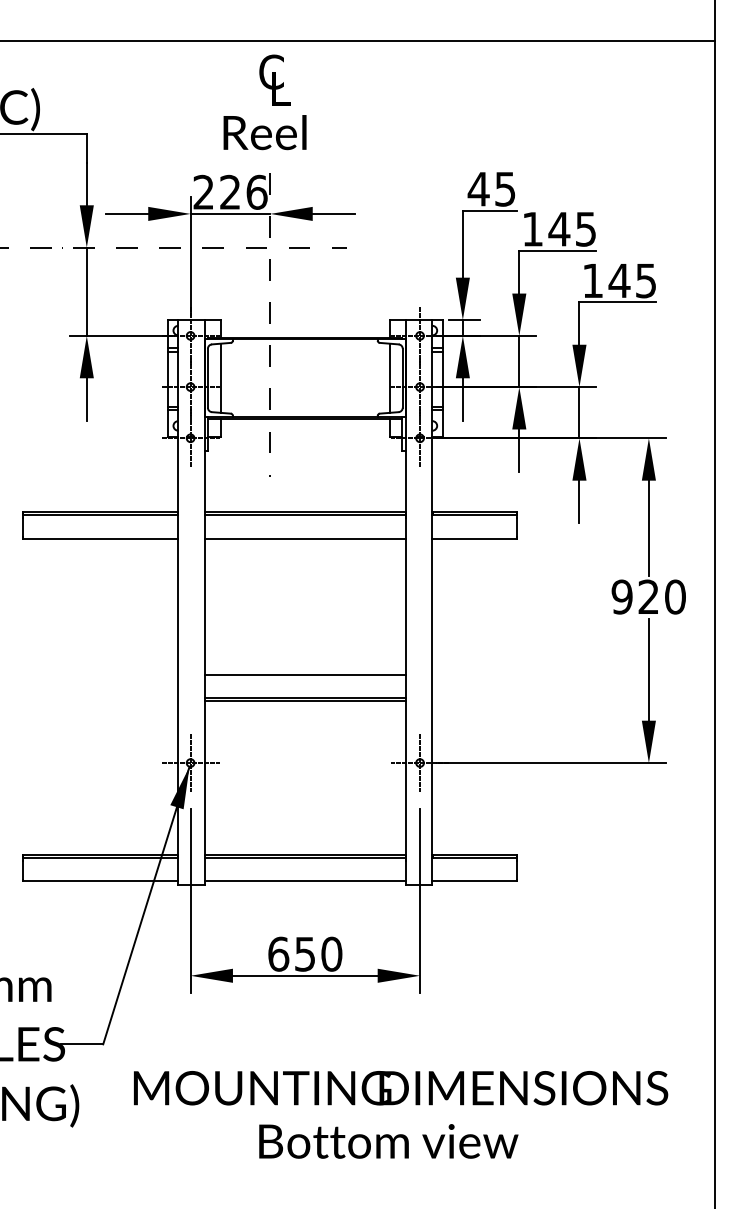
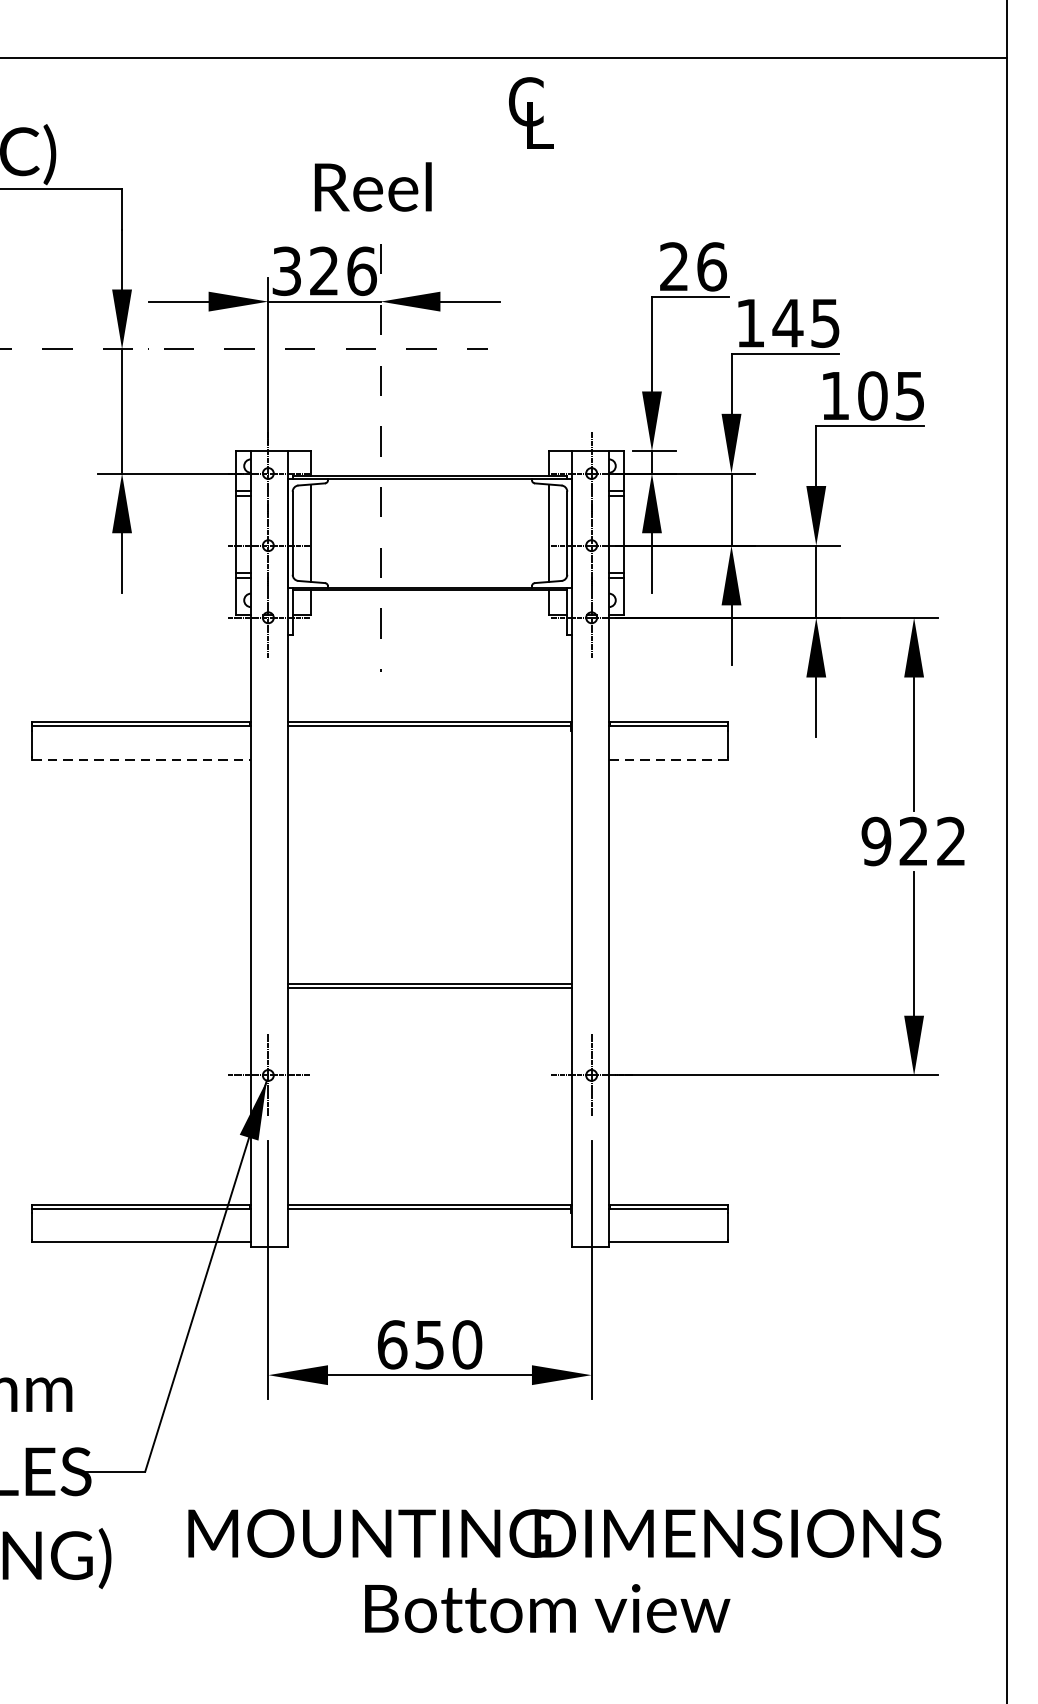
text: (274, 79) -> (530, 112), moved
text: (491, 188) -> (692, 265), 45 -> 26
text: (203, 192) -> (286, 271), 226 -> 326
text: (619, 280) -> (872, 395), 145 -> 105
line: (100, 538) -> (141, 758), solid -> dashed
line: (304, 538) -> (428, 758), removed
line: (475, 538) -> (669, 758), solid -> dashed
text: (675, 596) -> (951, 840), 920 -> 922
line: (304, 674) -> (428, 950), removed
line: (304, 881) -> (428, 1242), removed

